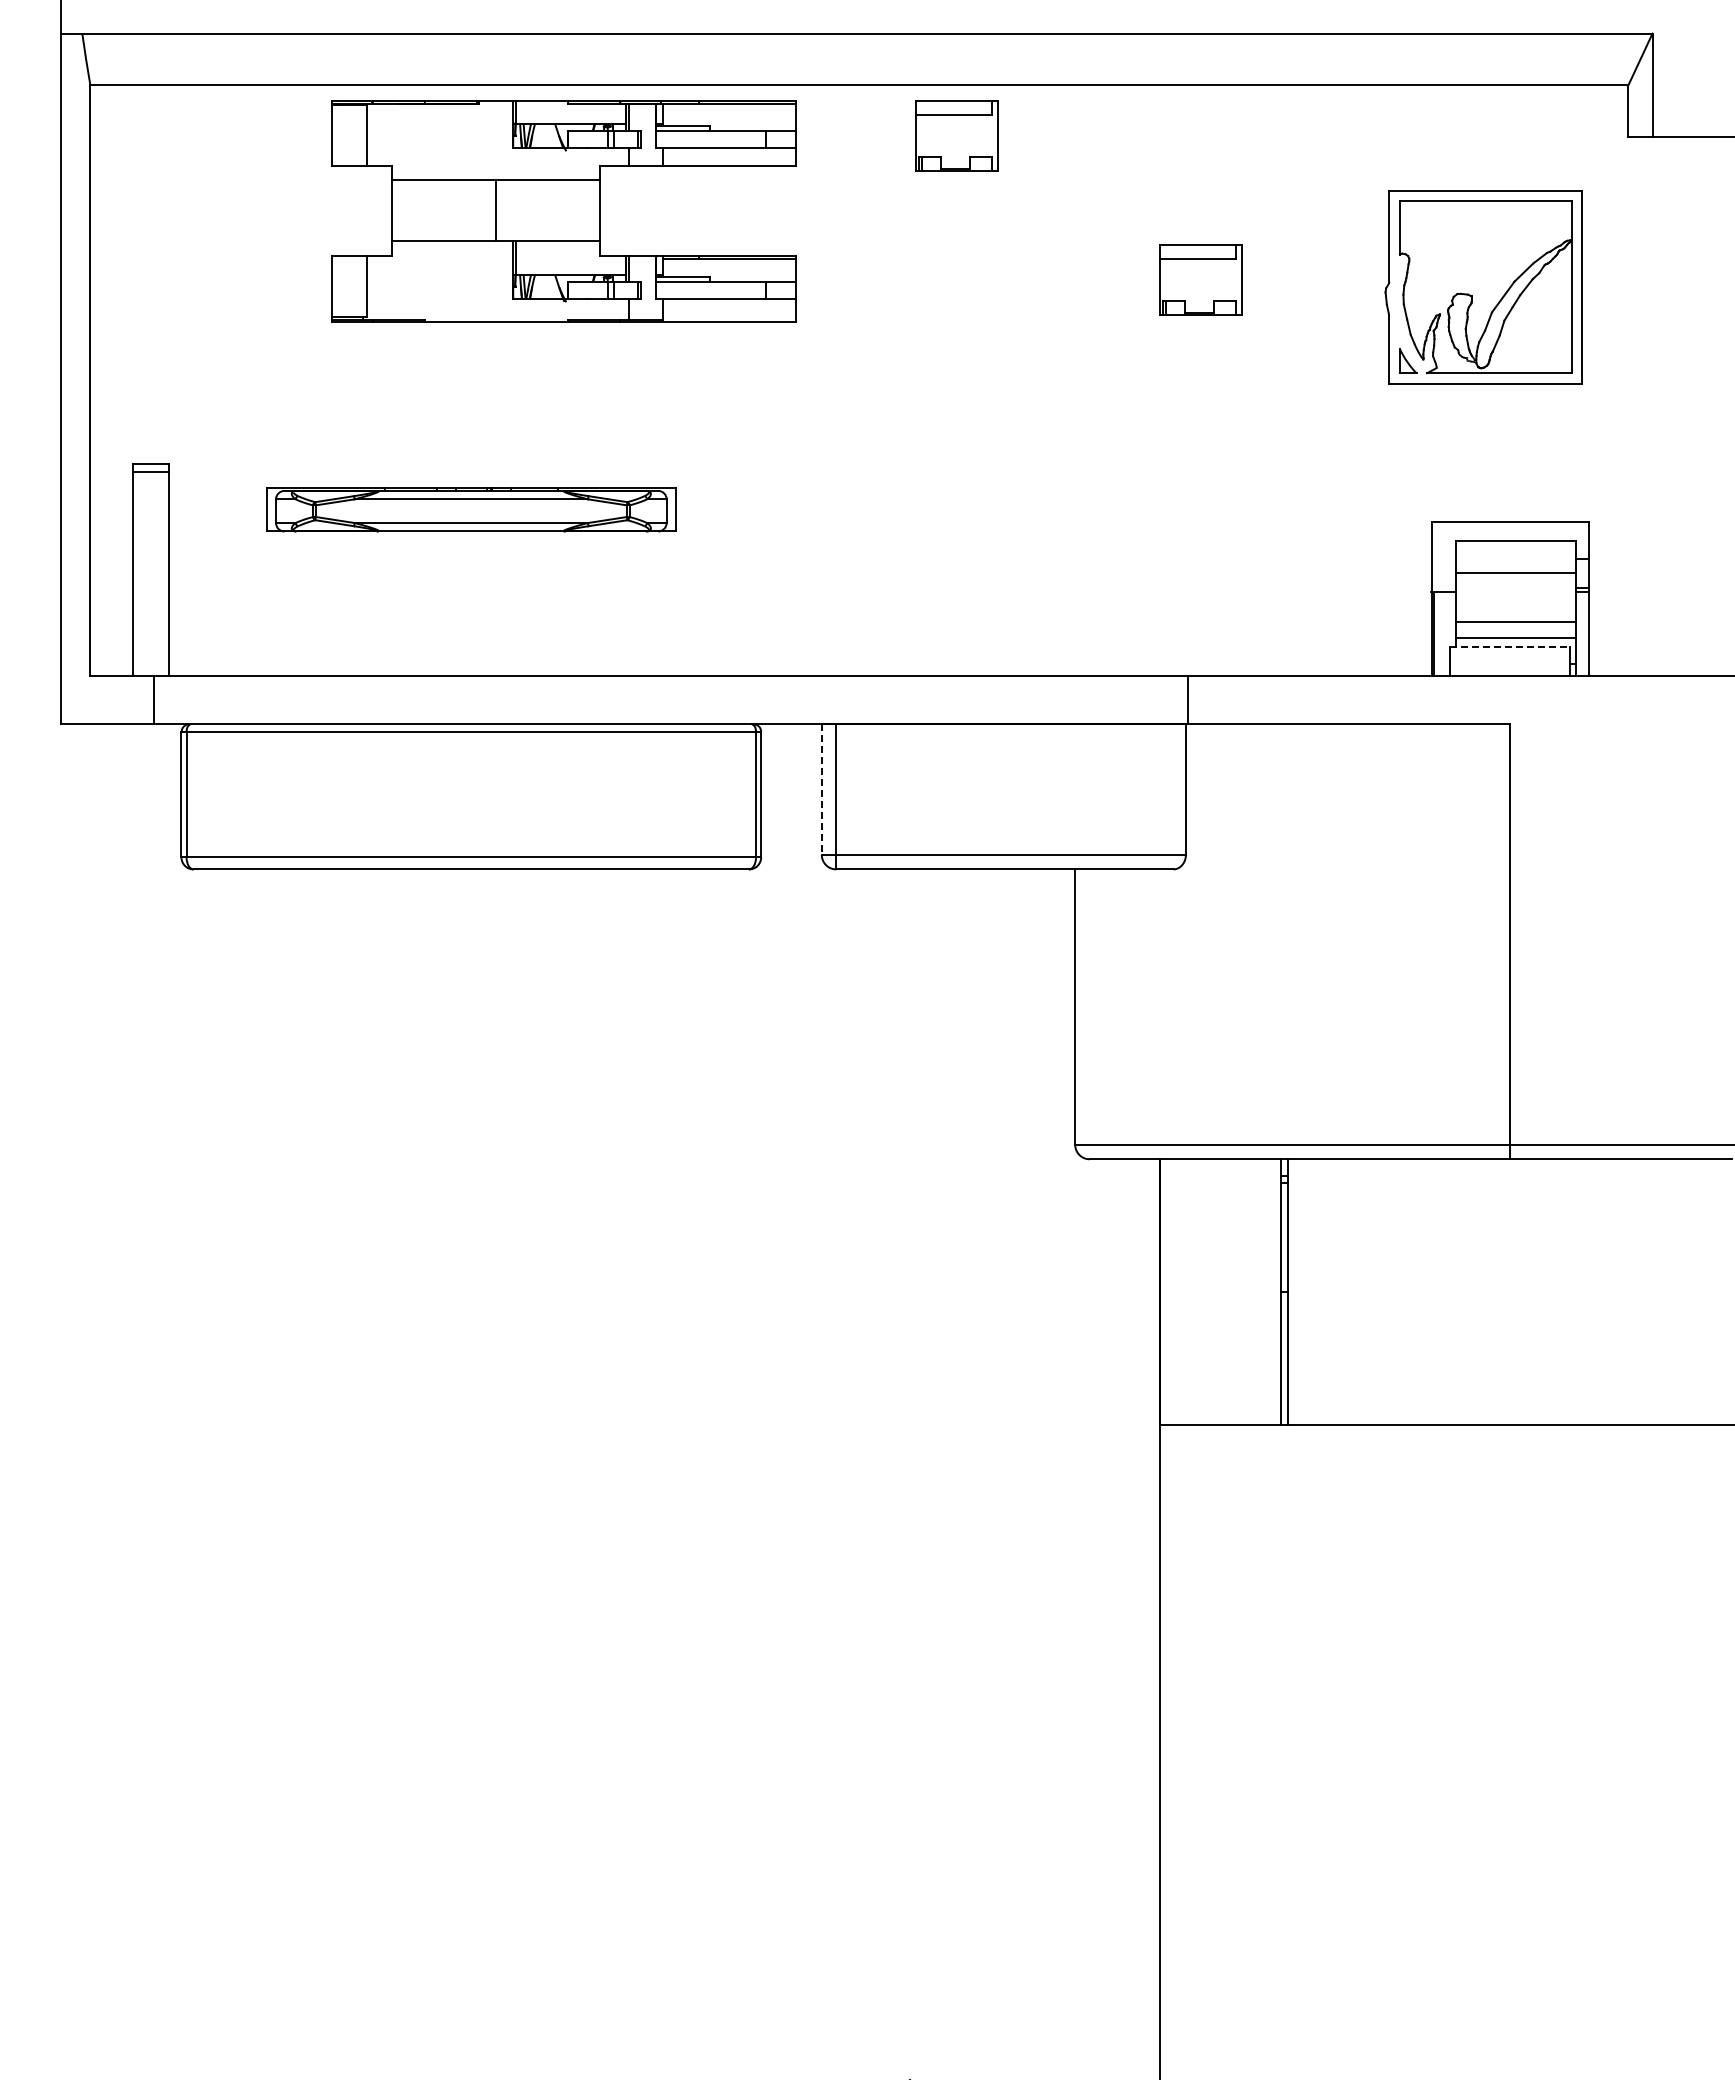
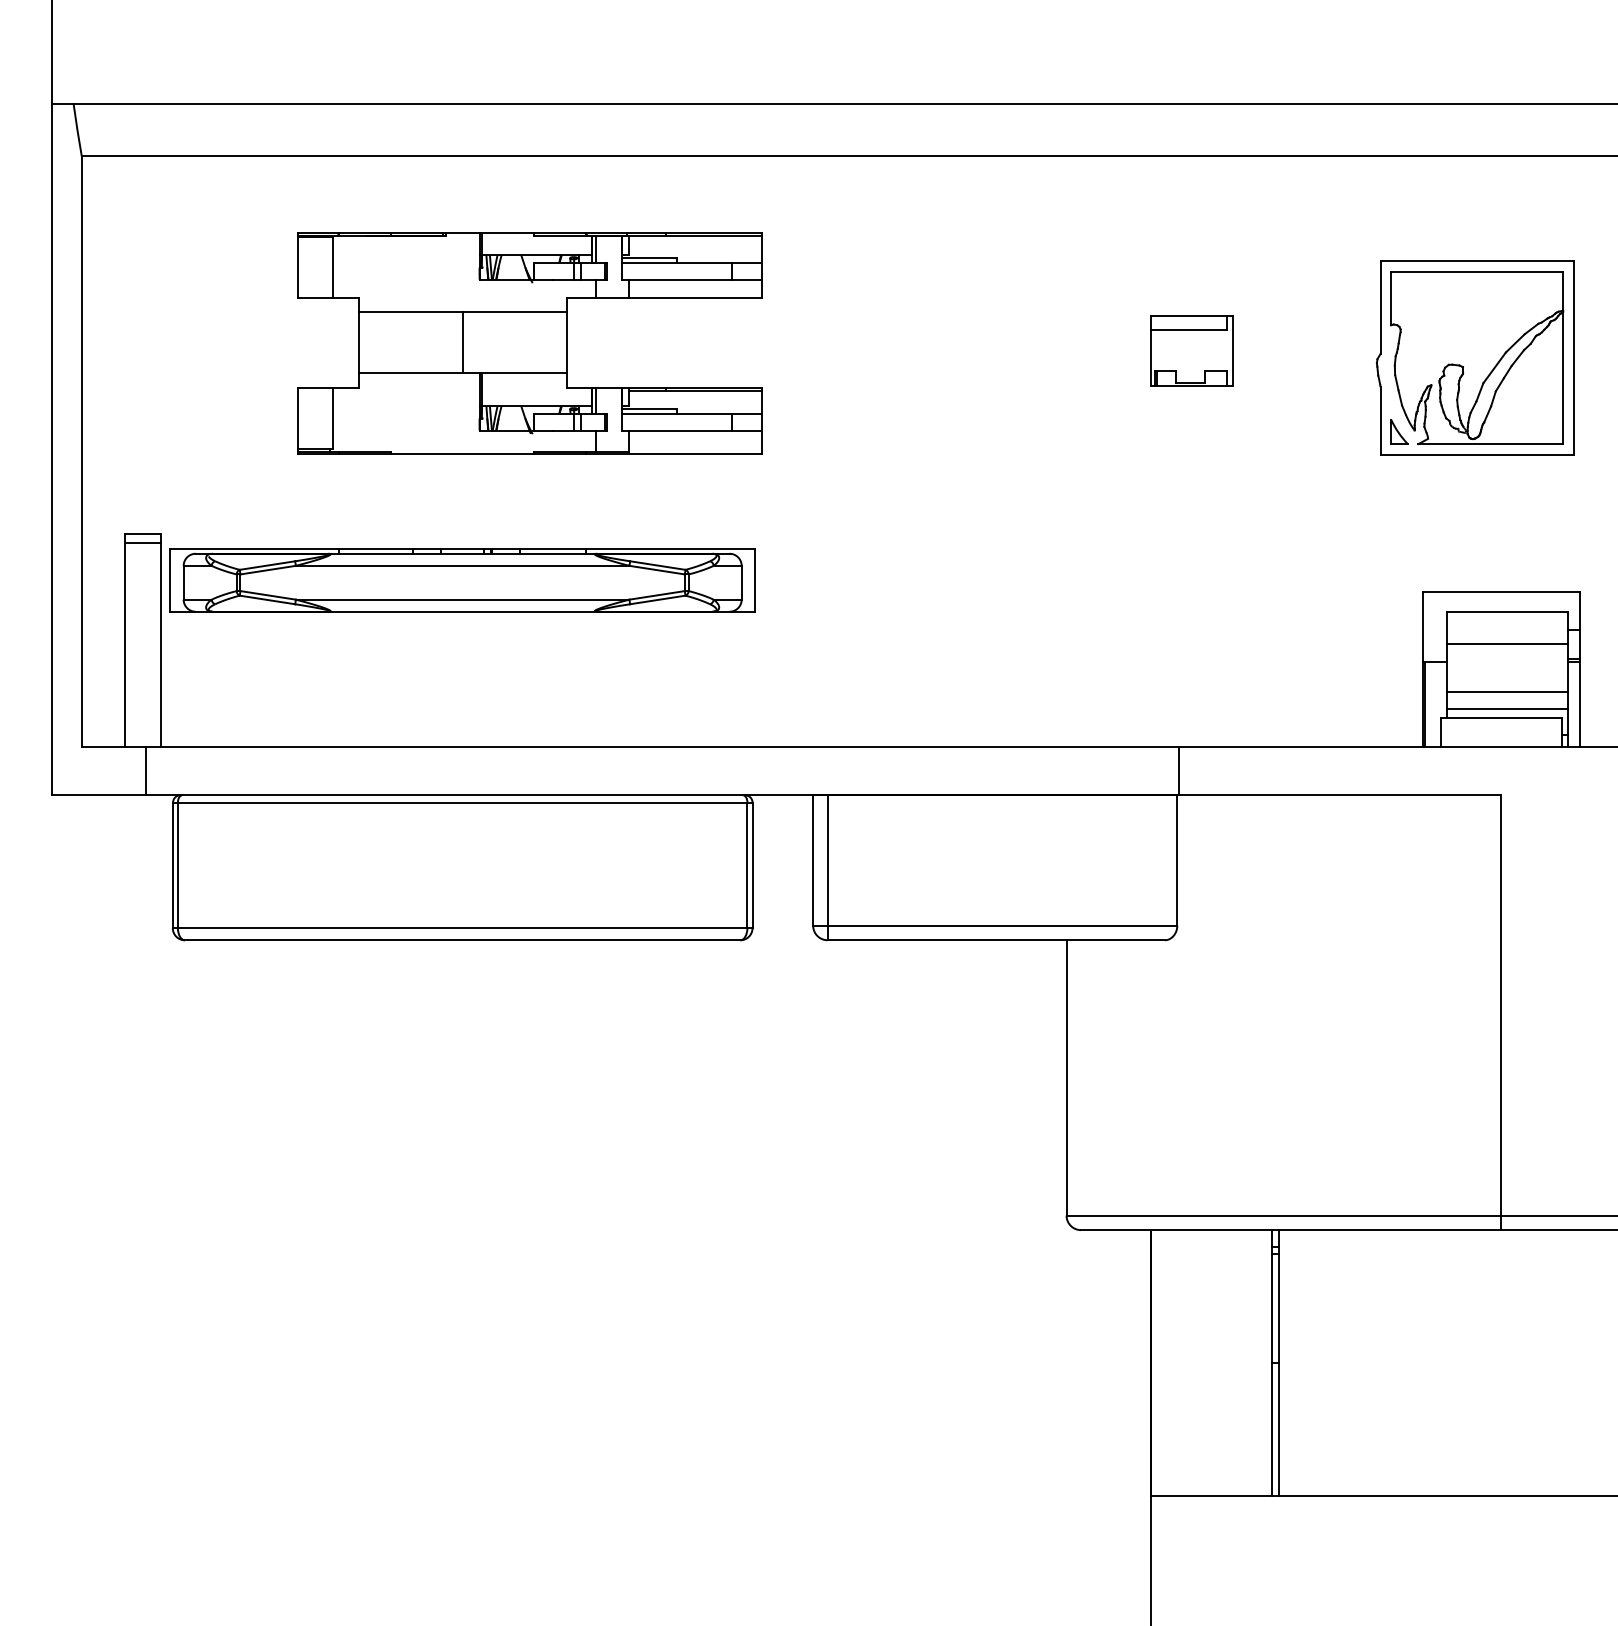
part: (956, 135) -> (947, 206), removed
part: (563, 211) -> (529, 343), moved
part: (471, 509) -> (462, 580), size x1.43
line: (1510, 647) -> (1501, 718), dashed -> solid
line: (821, 790) -> (812, 861), dashed -> solid

